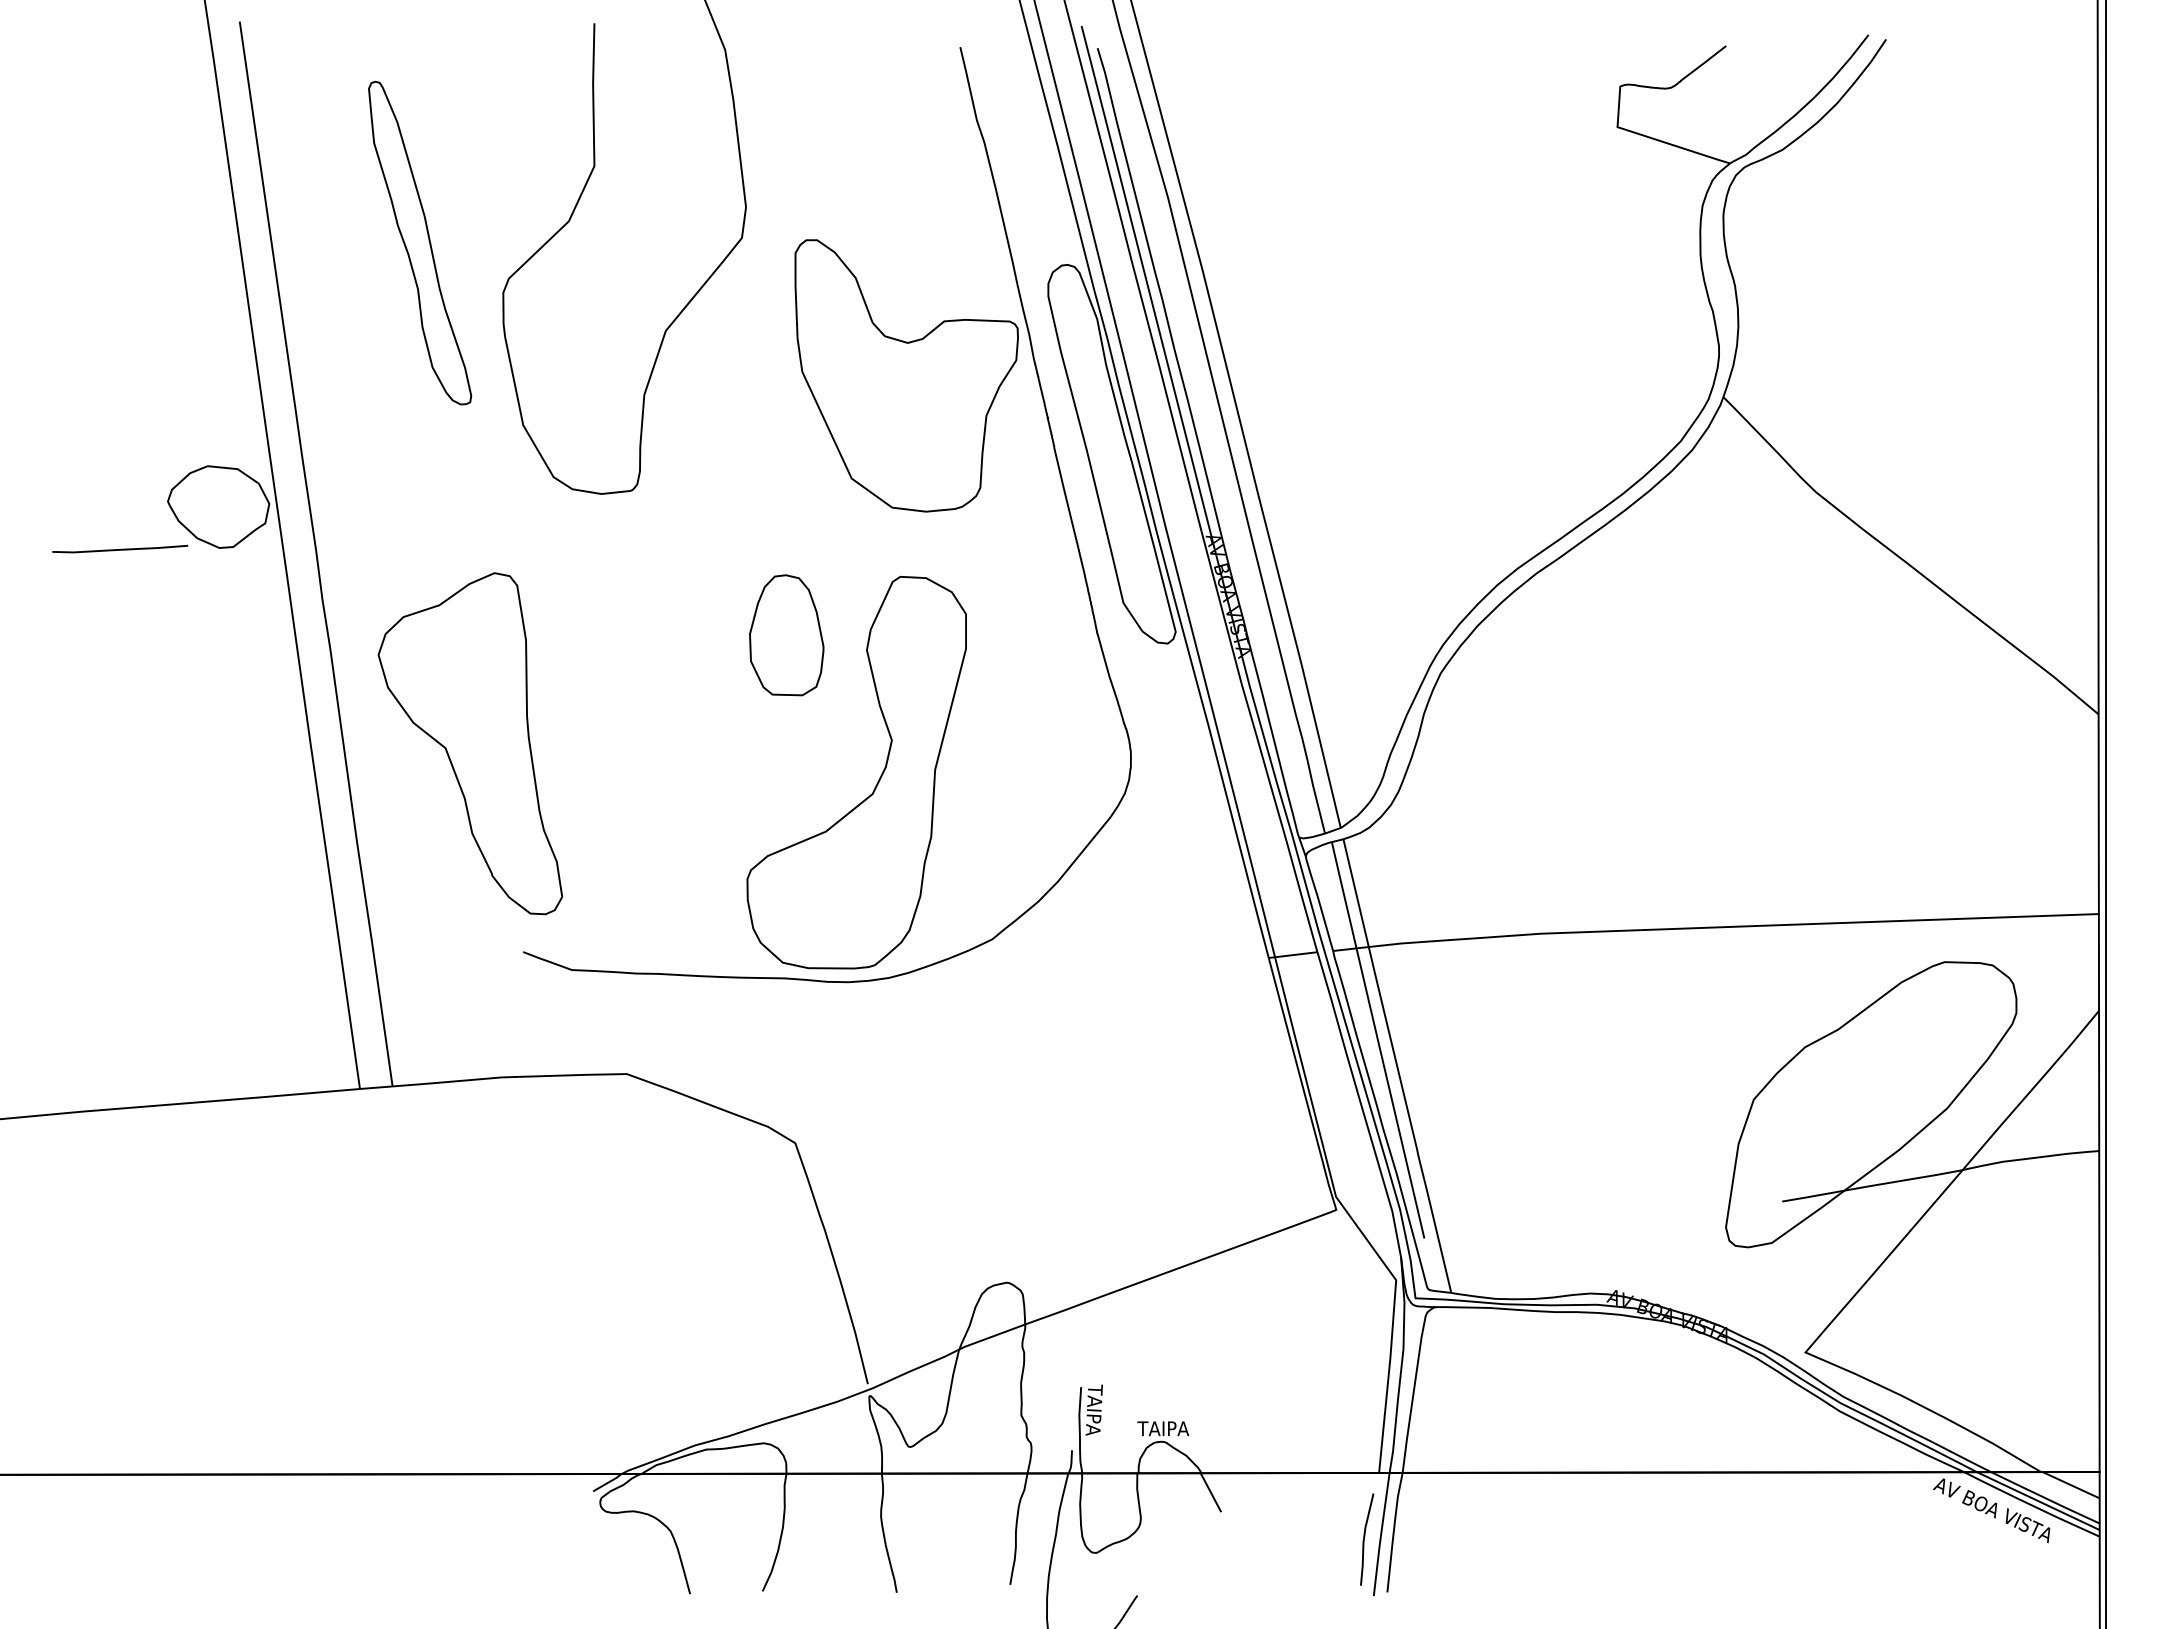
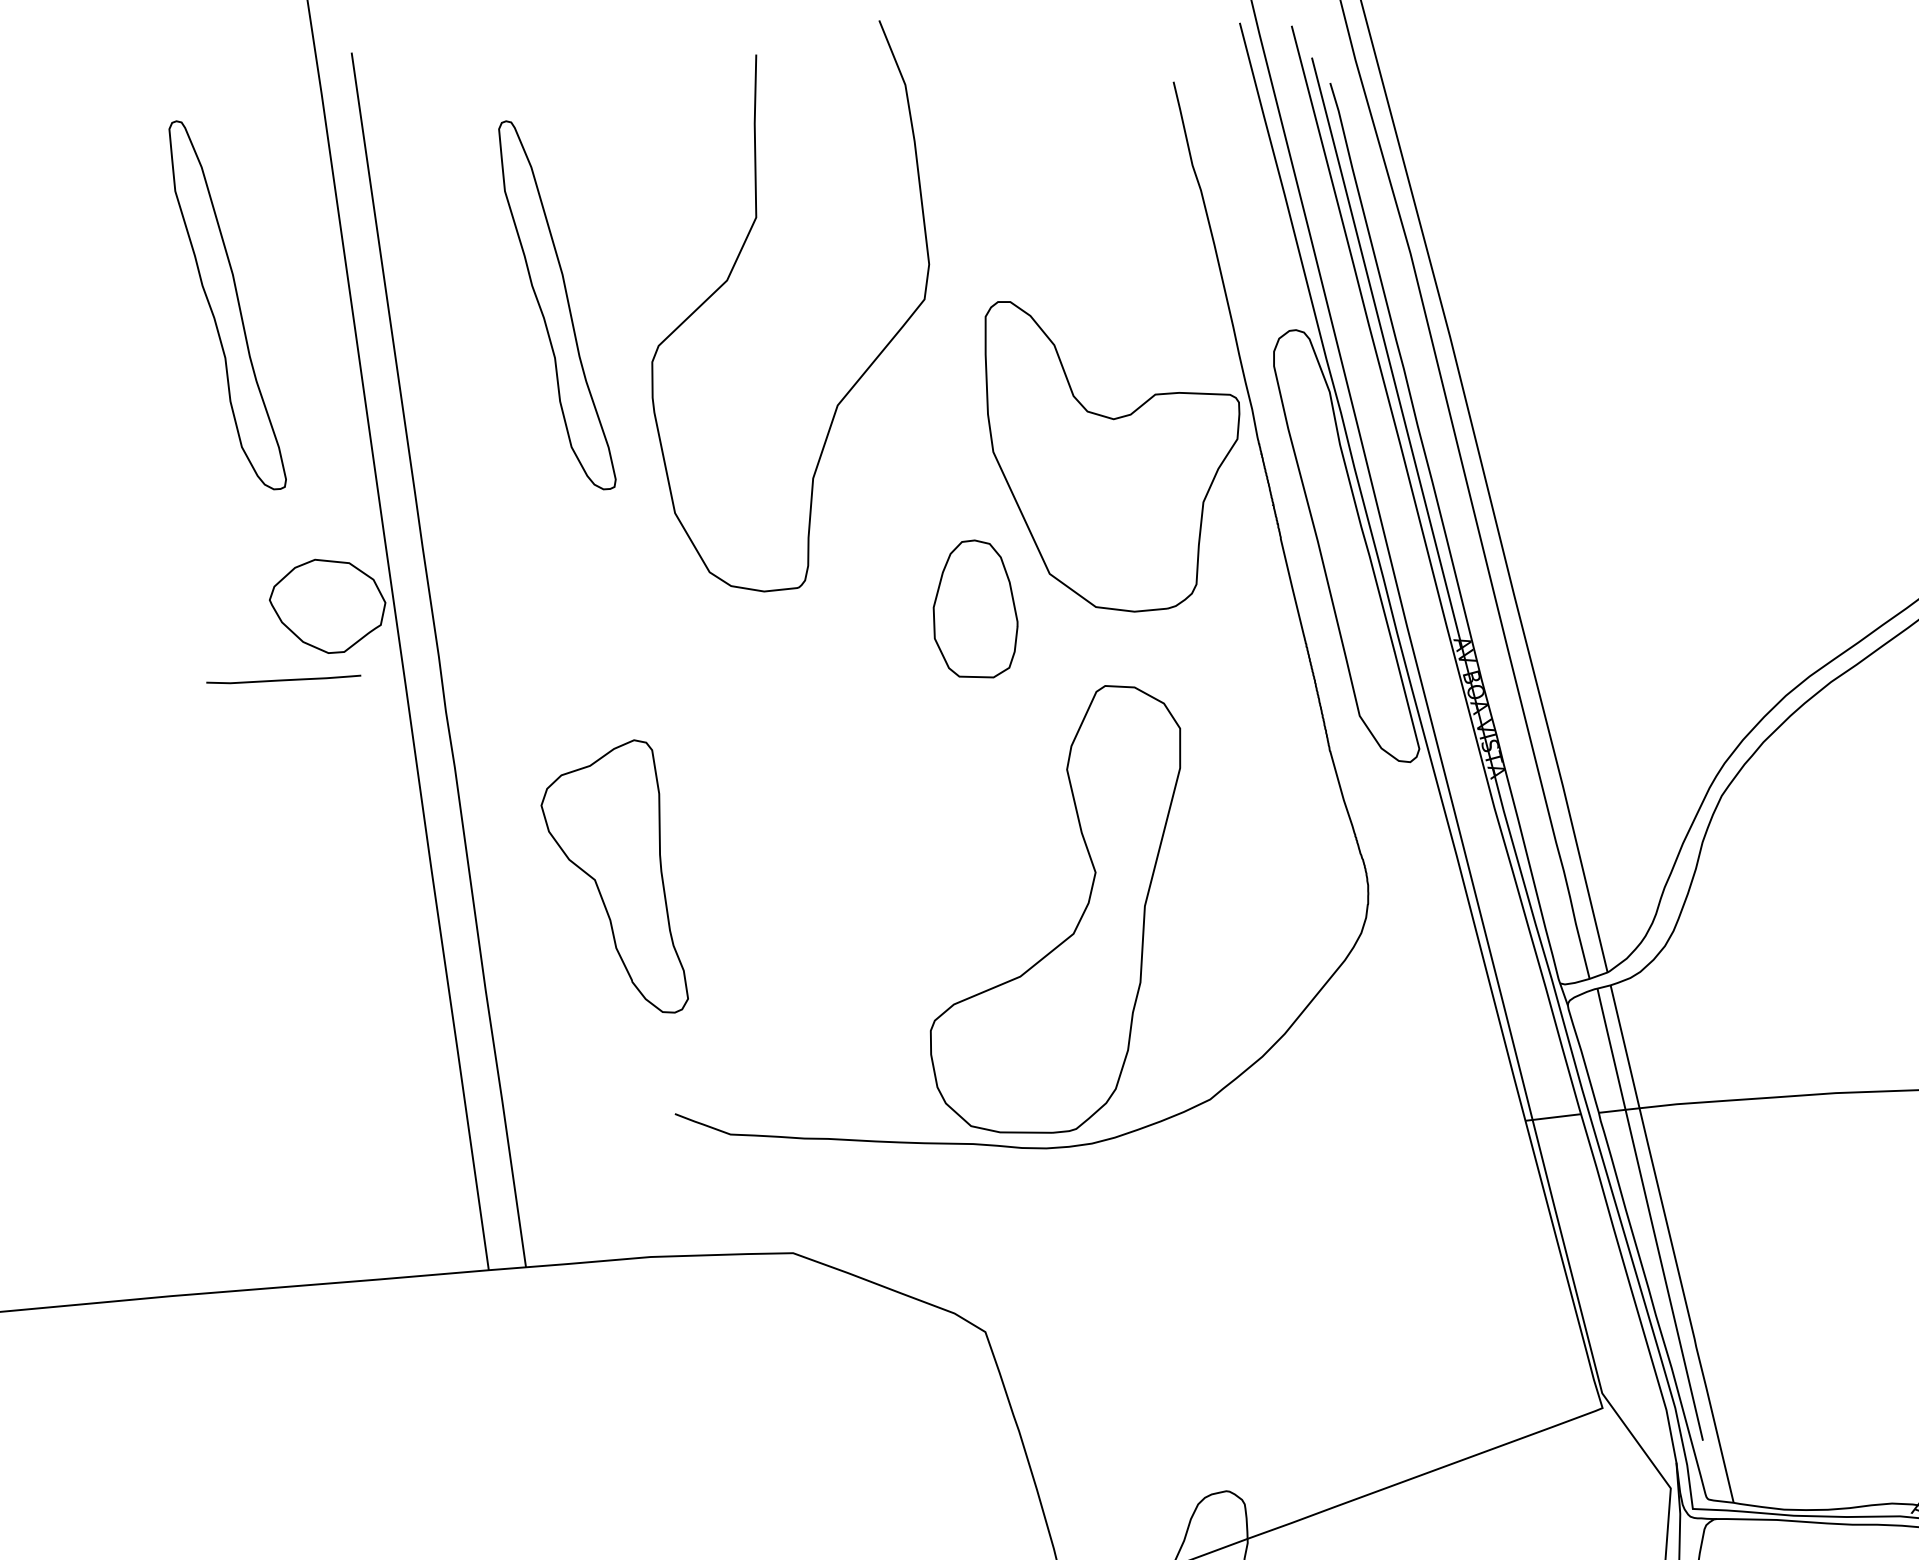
part: (131, 242) -> (228, 304), added
curve: (120, 548) -> (284, 678), moved
part: (786, 635) -> (975, 609), moved
part: (470, 743) -> (614, 876), size x0.7

